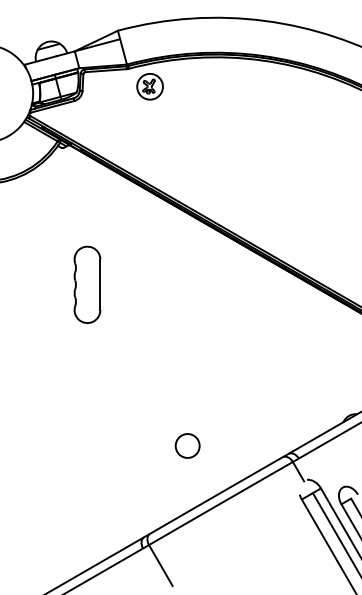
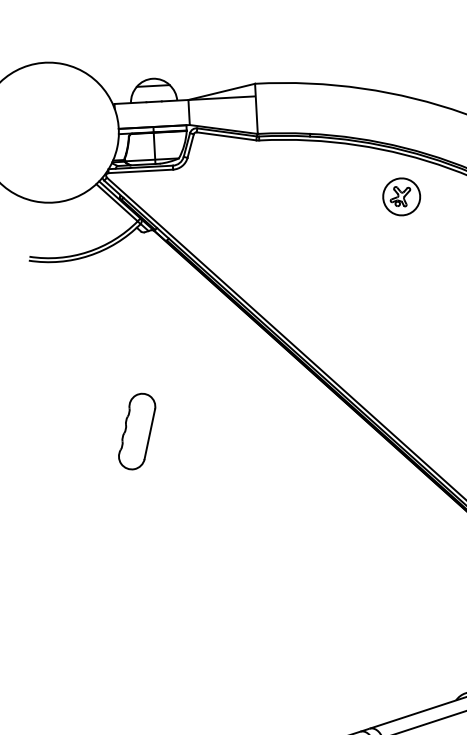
part: (149, 86) -> (400, 196), moved
part: (87, 284) -> (137, 431), size x0.7
circle: (187, 445) -> (230, 687), removed

